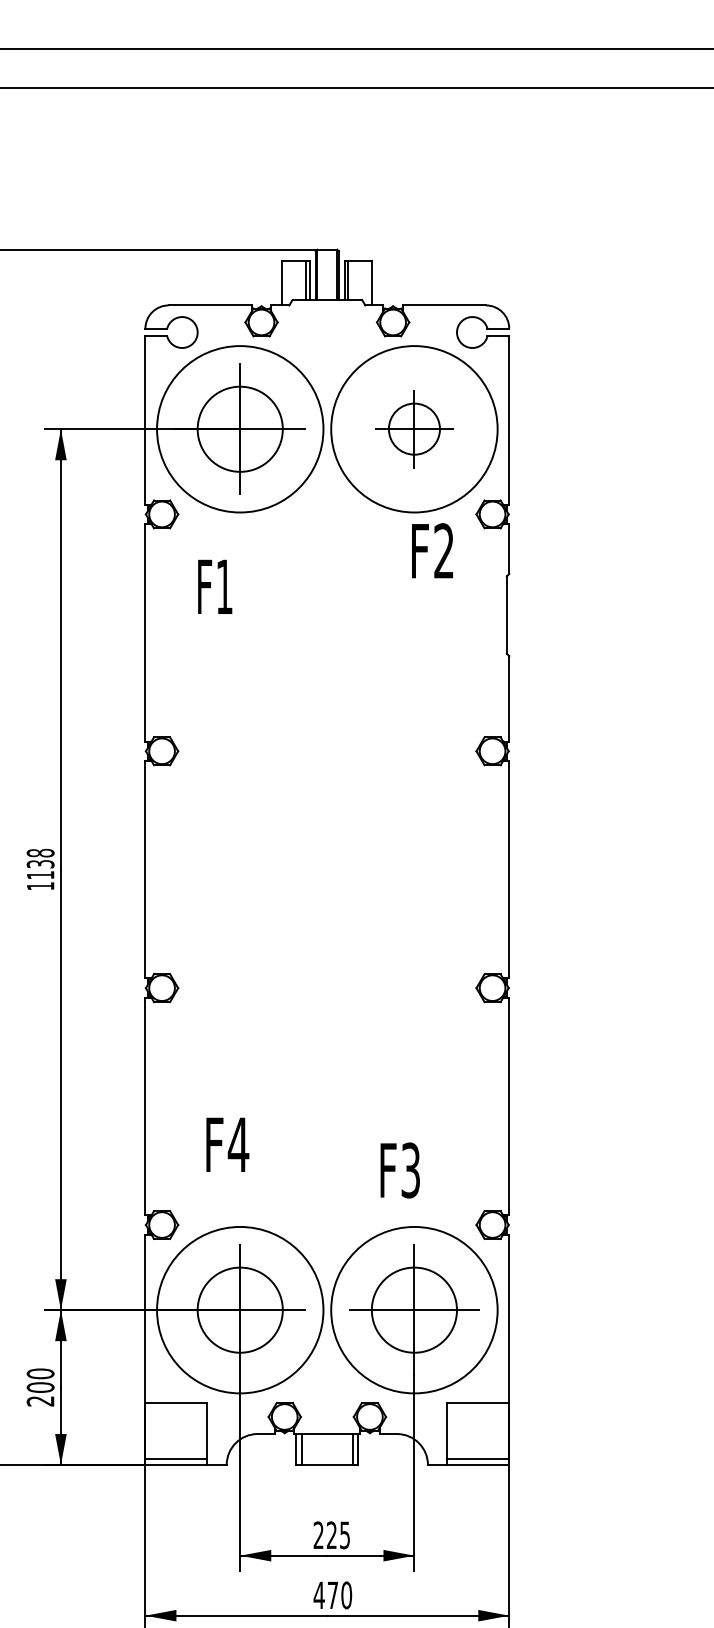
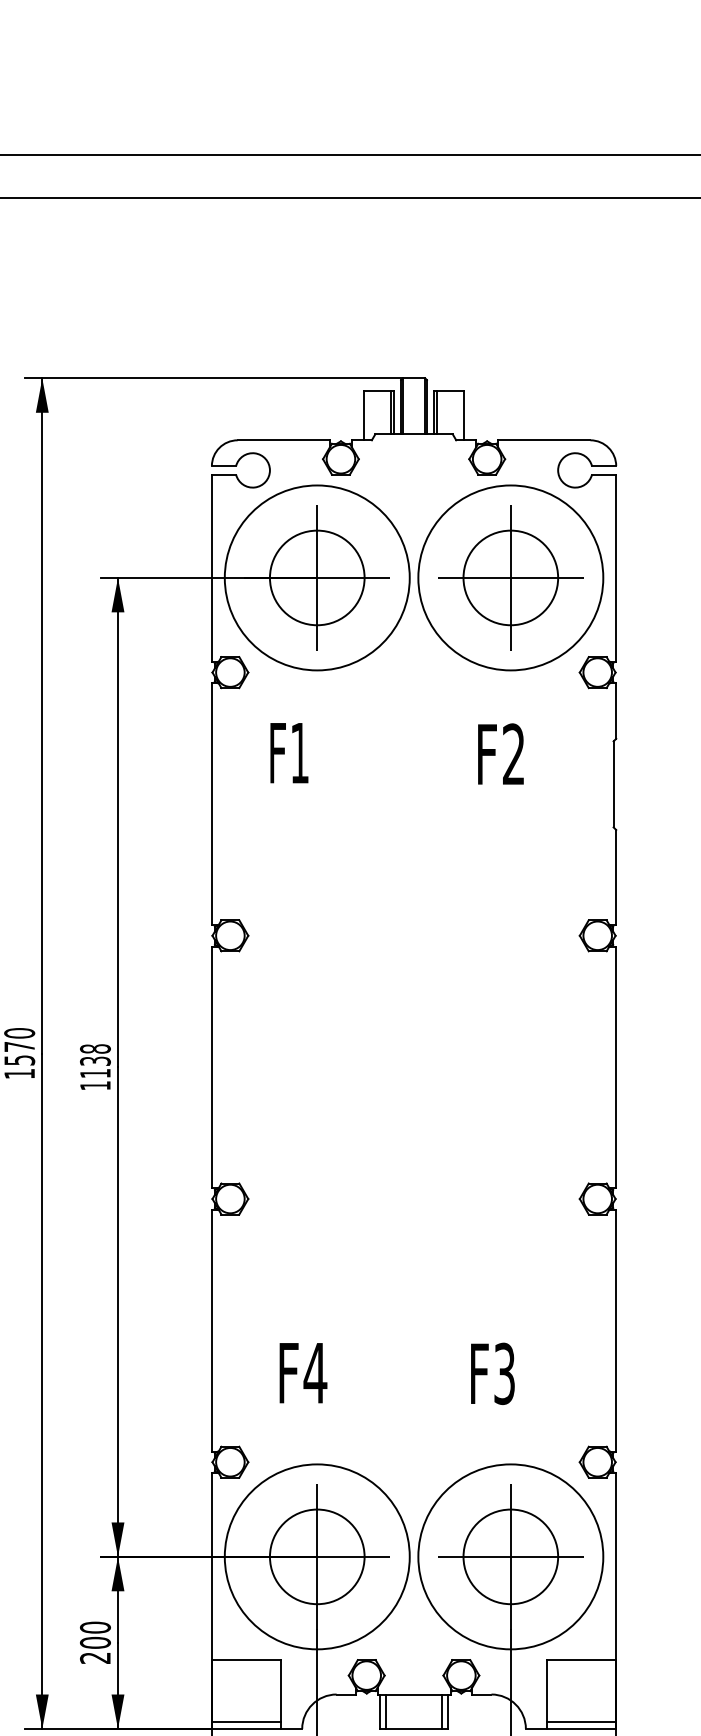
part: (414, 428) -> (510, 577), size x1.67
text: (432, 550) -> (500, 753), moved
text: (399, 1170) -> (492, 1373), moved

